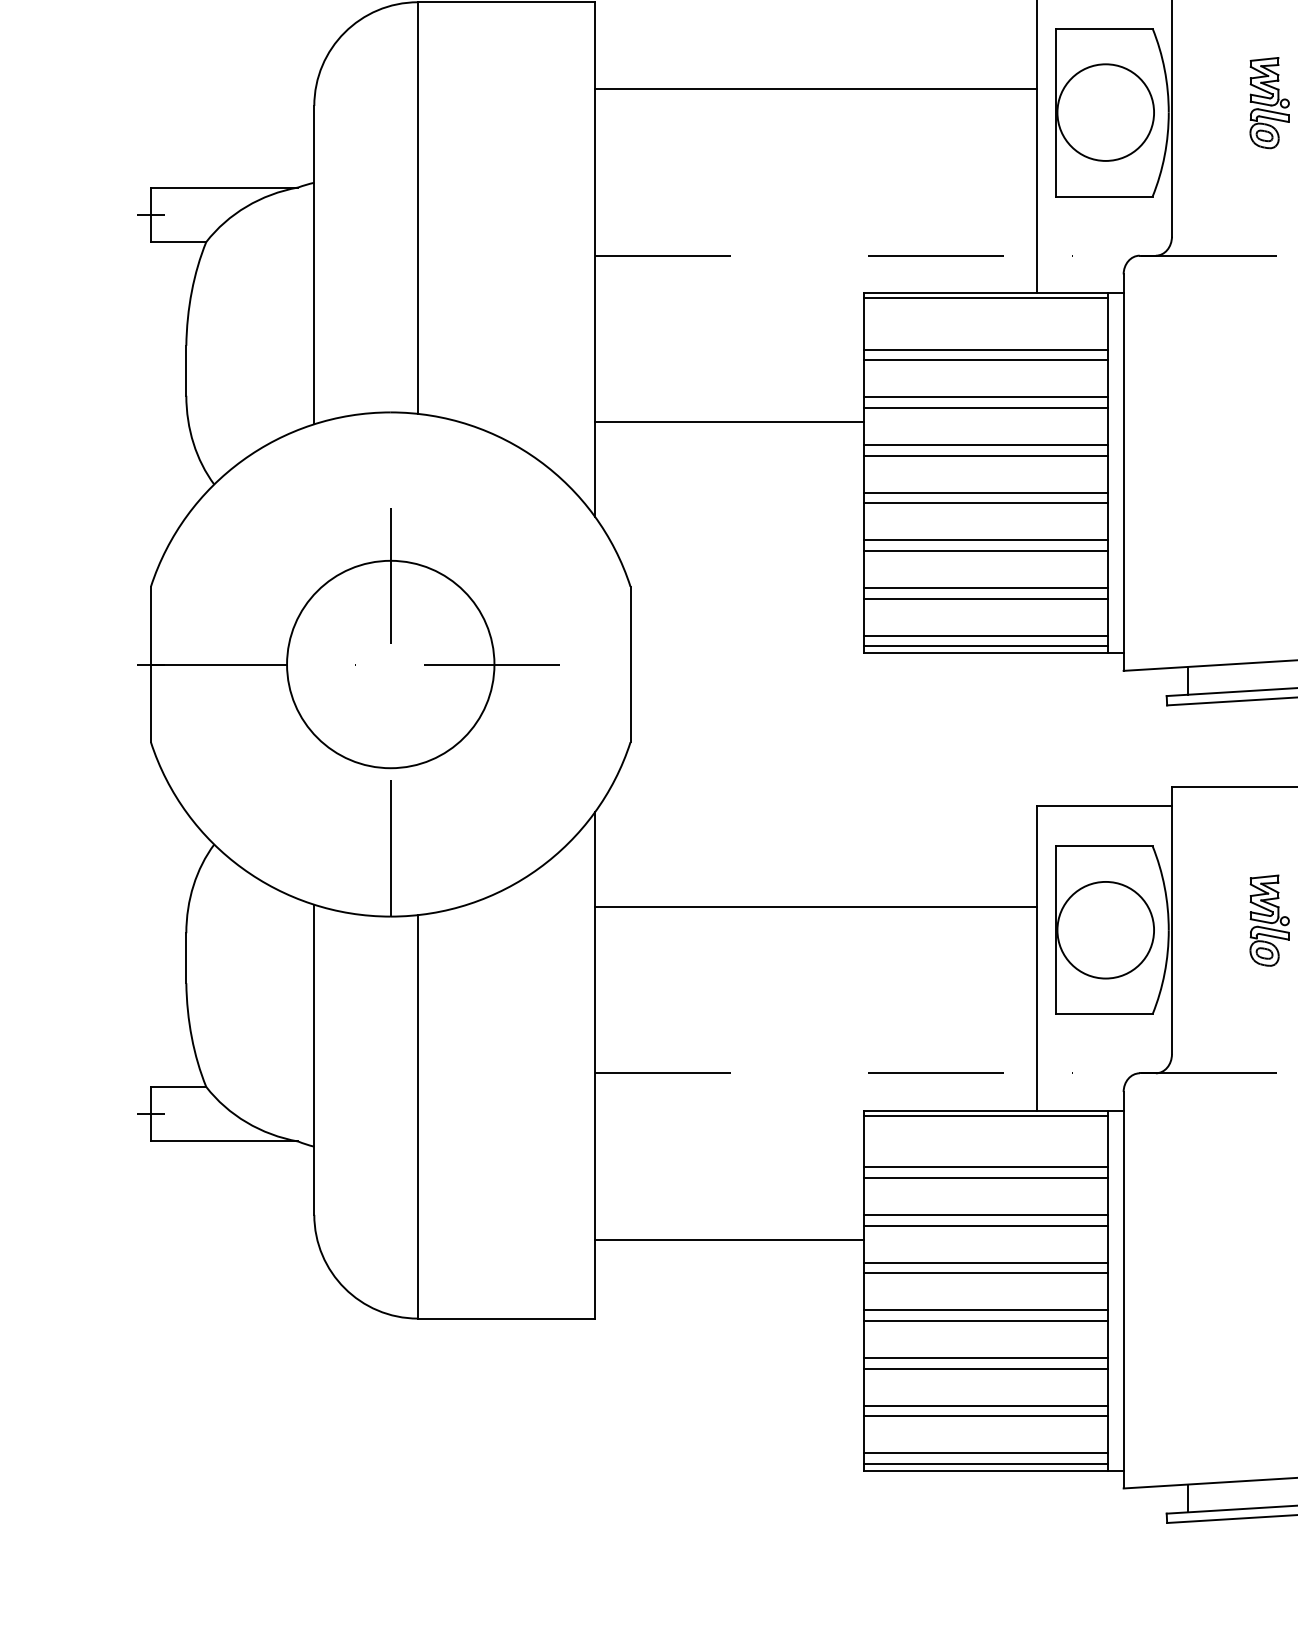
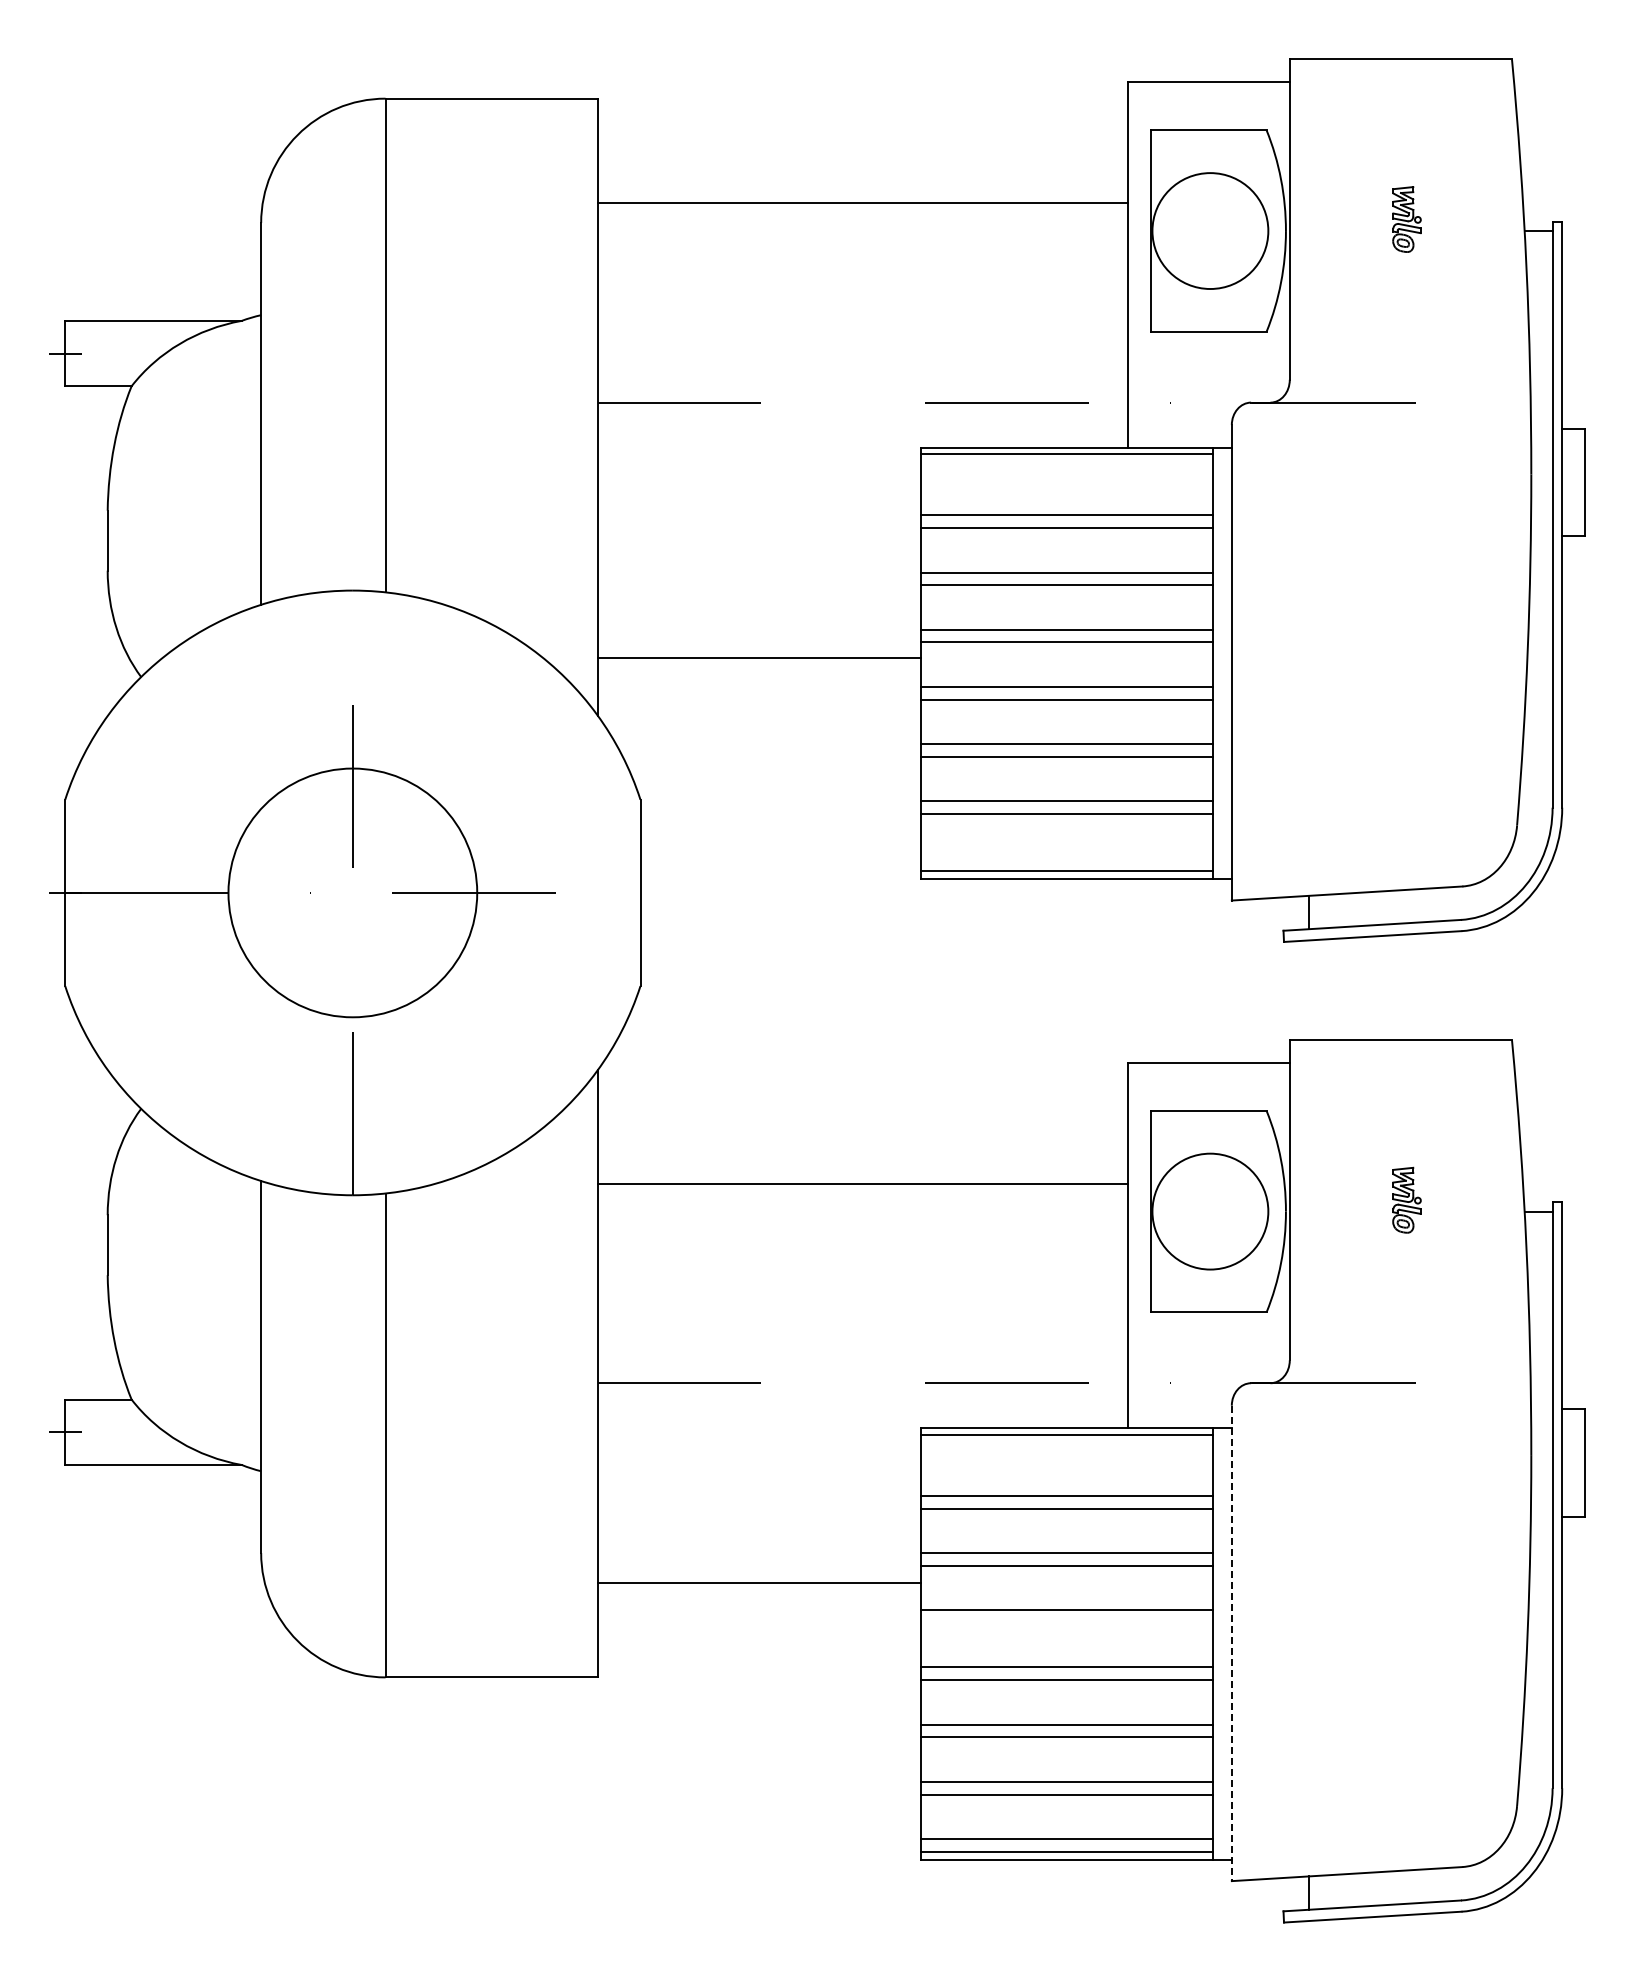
part: (1269, 103) -> (1406, 219), size x0.6
line: (729, 422) -> (759, 658), moved
line: (985, 635) -> (1066, 858), removed
part: (1269, 920) -> (1406, 1200), size x0.6
line: (985, 1273) -> (1066, 1623), removed
line: (1123, 1290) -> (1231, 1643), solid -> dashed

